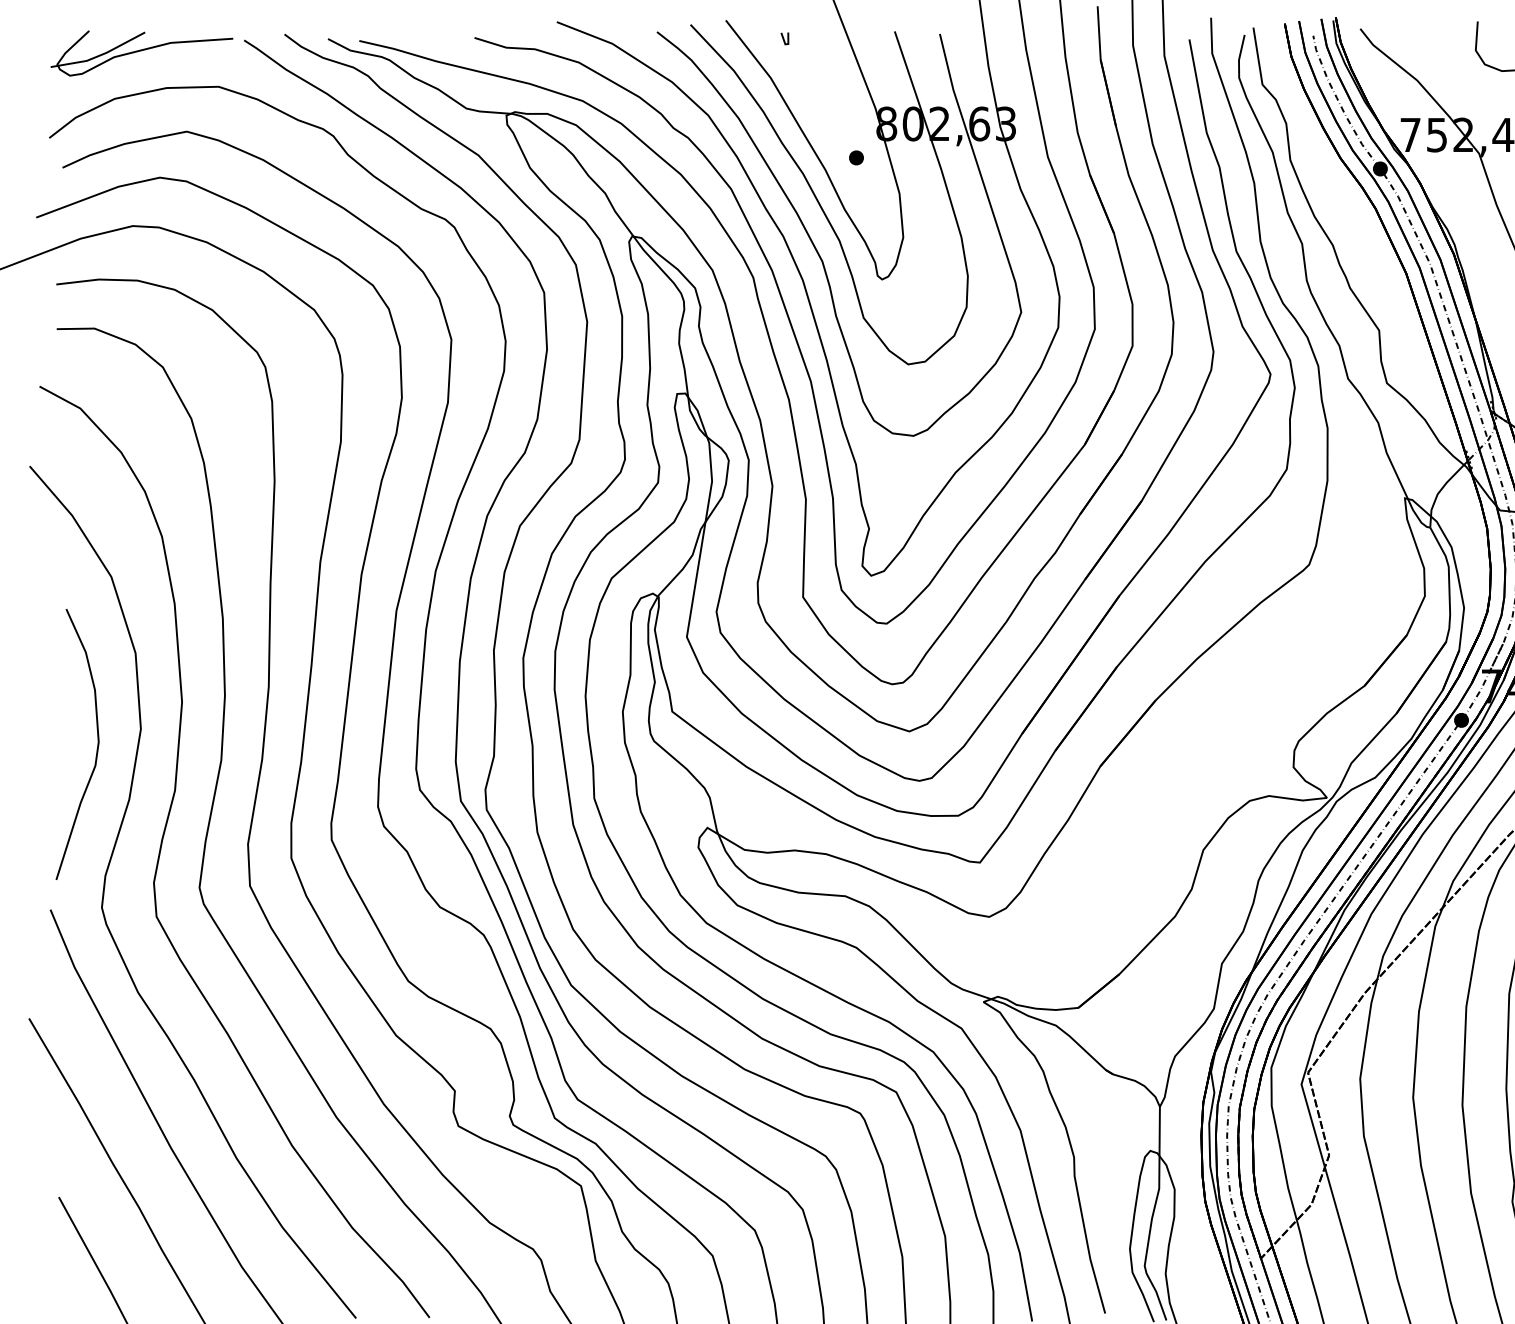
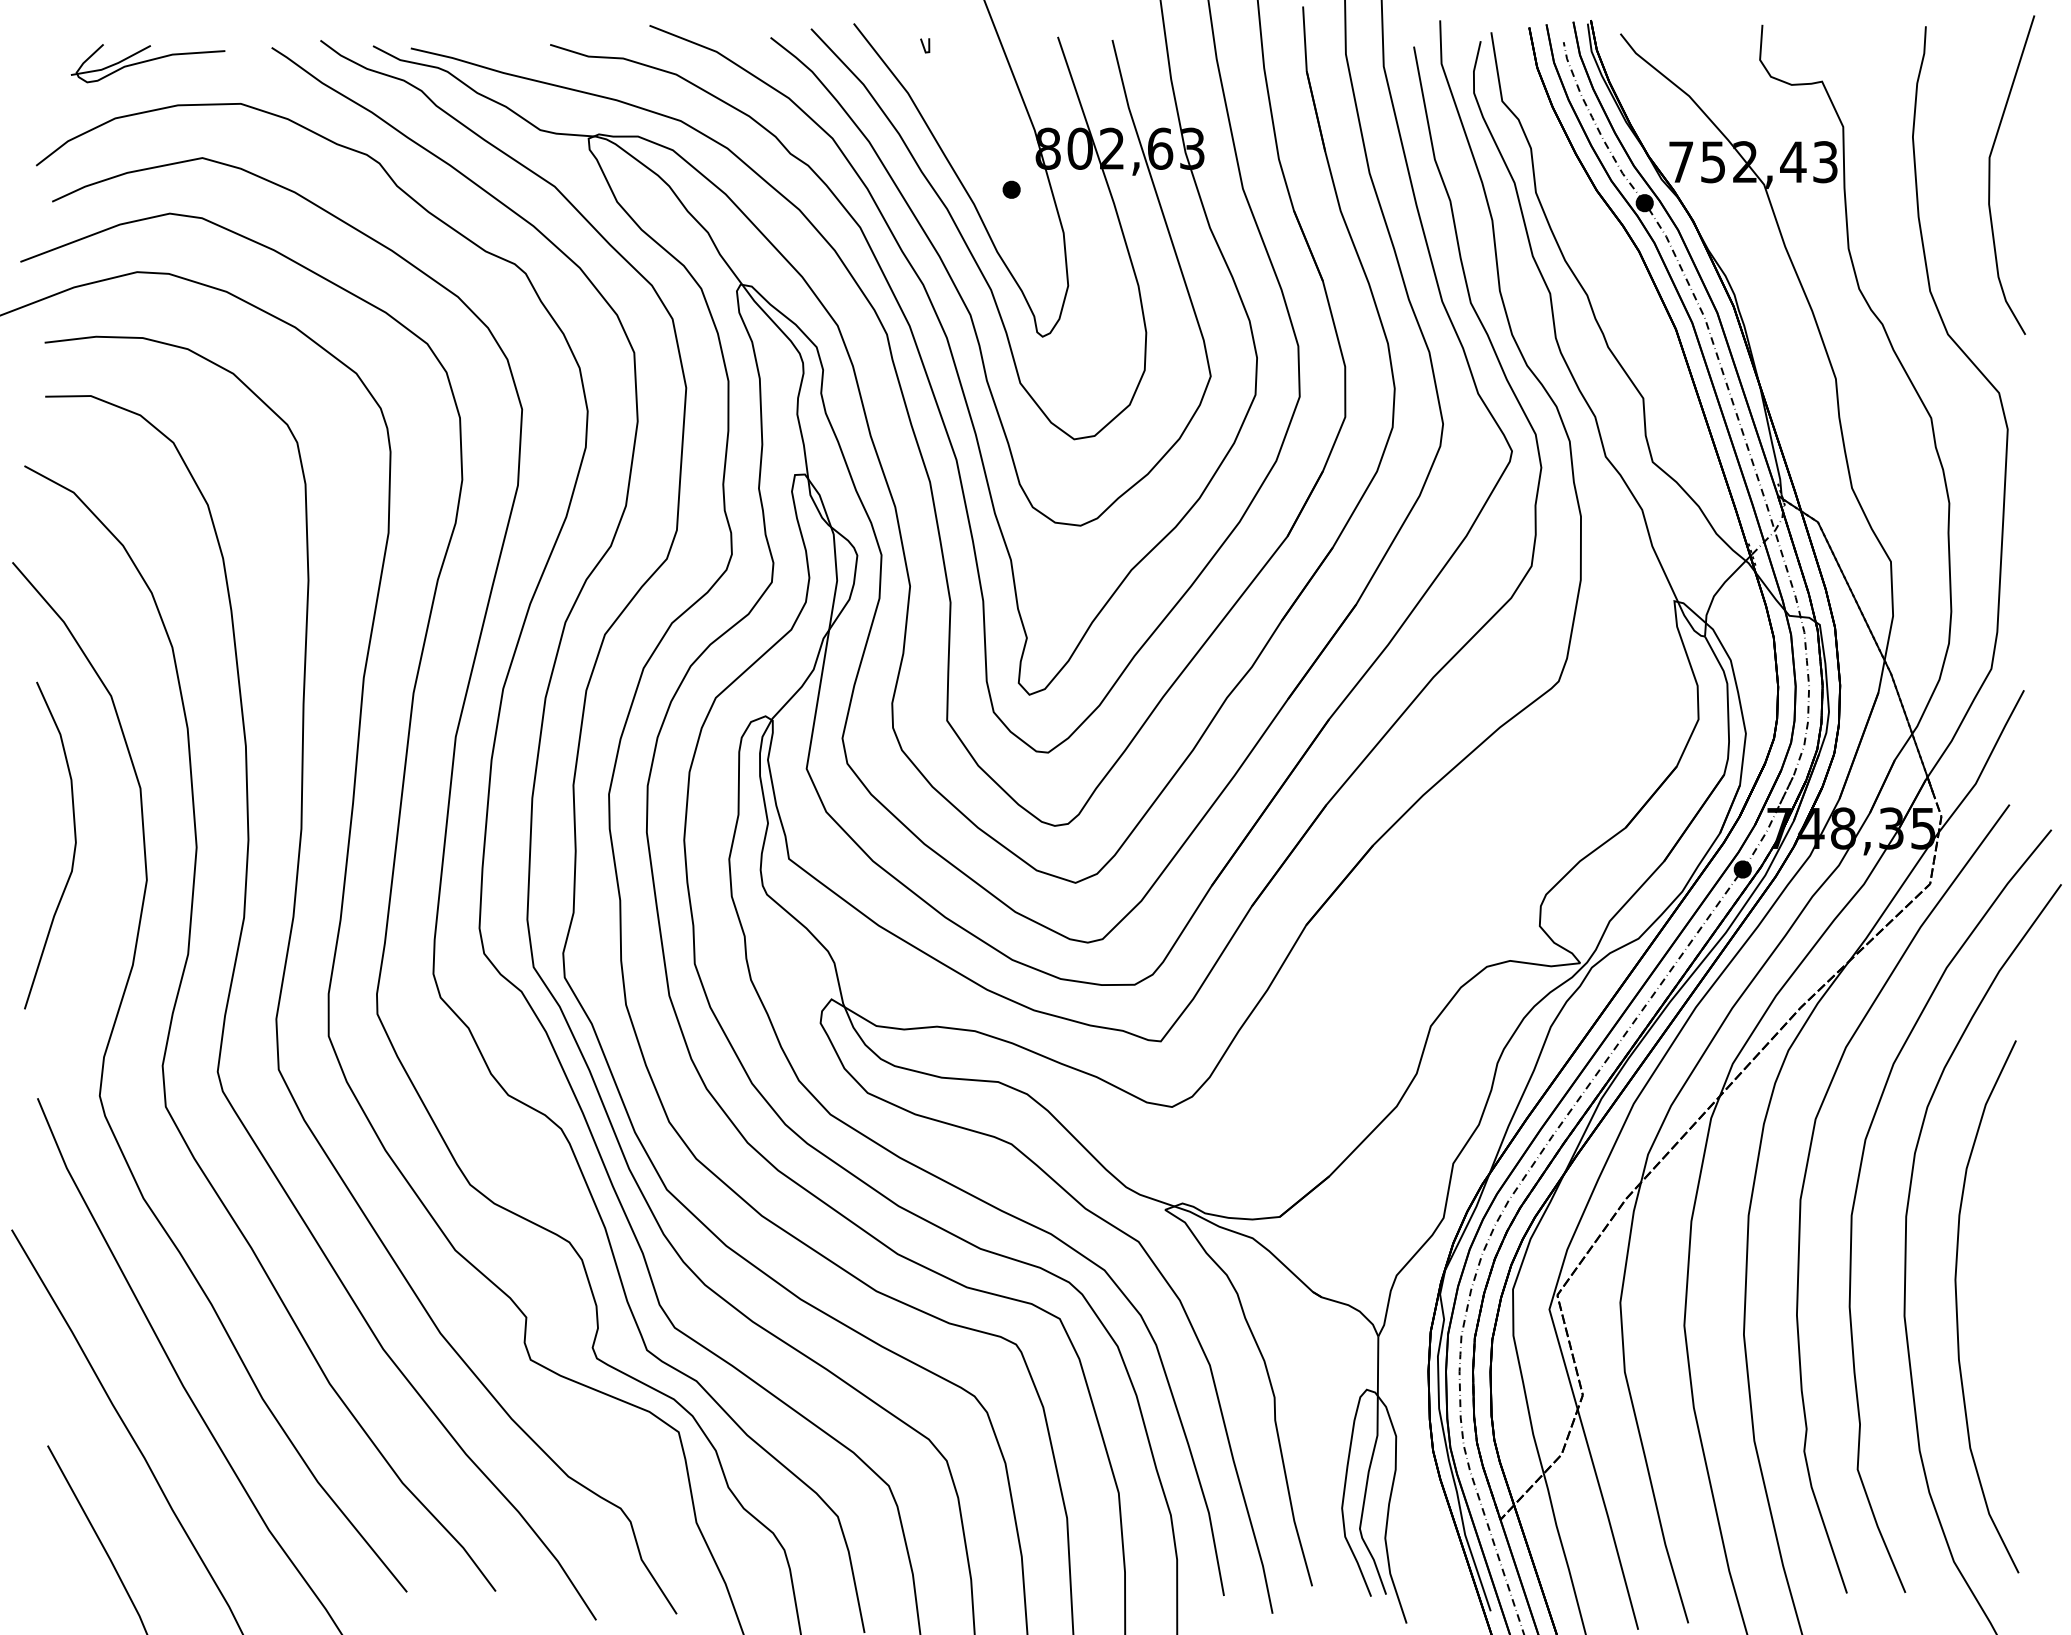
part: (141, 53) -> (147, 63), size x0.7
curve: (96, 749) -> (73, 851), moved

